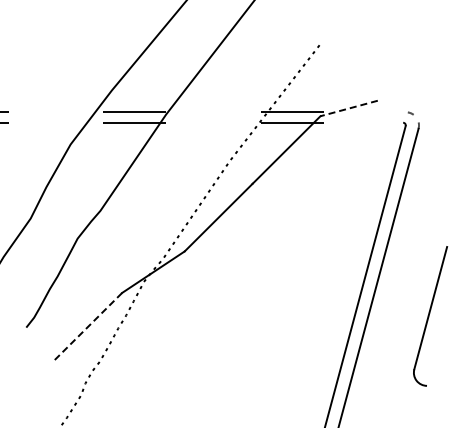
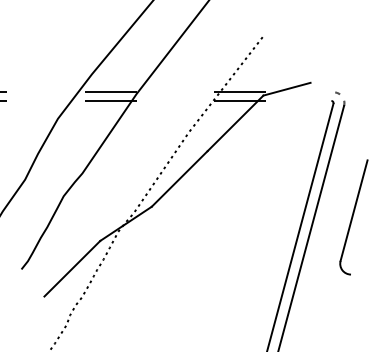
line: (349, 108) -> (287, 89), dashed -> solid
part: (430, 316) -> (353, 217), moved
line: (88, 326) -> (72, 268), dashed -> solid

